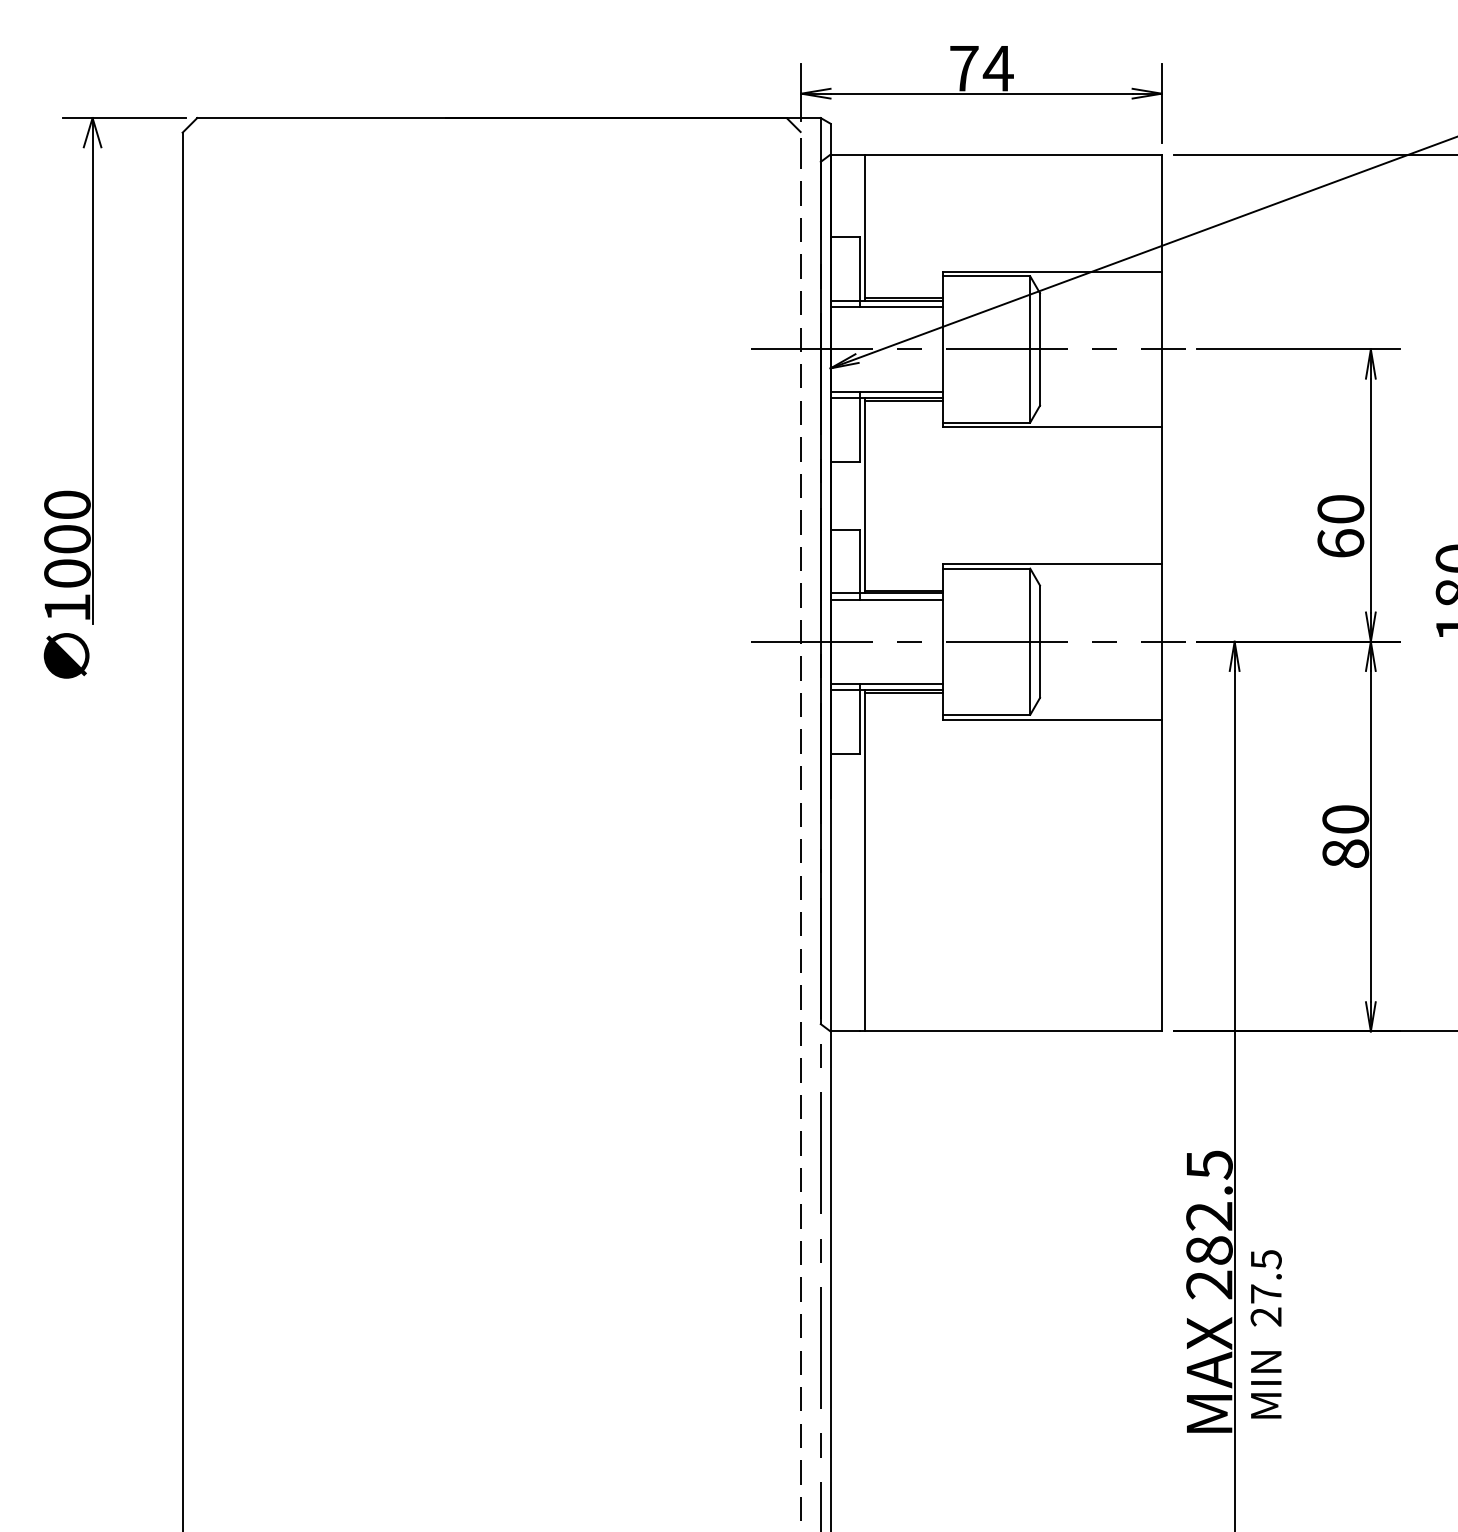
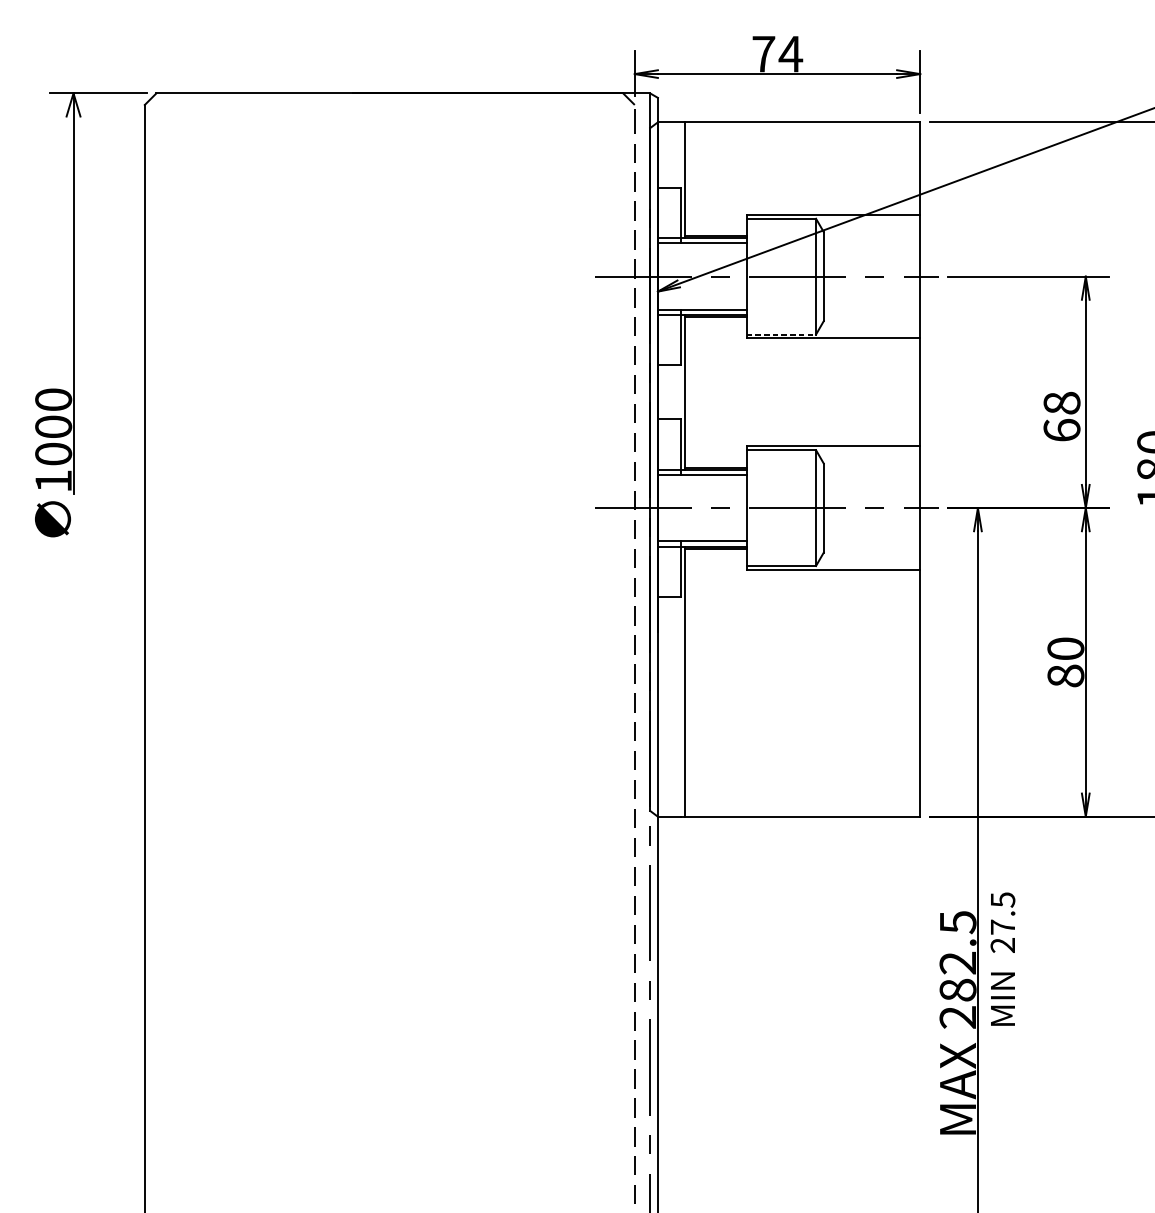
line: (986, 422) -> (781, 334), solid -> dashed
text: (1340, 509) -> (1061, 403), 60 -> 68
text: (1265, 1334) -> (1002, 959), moved

